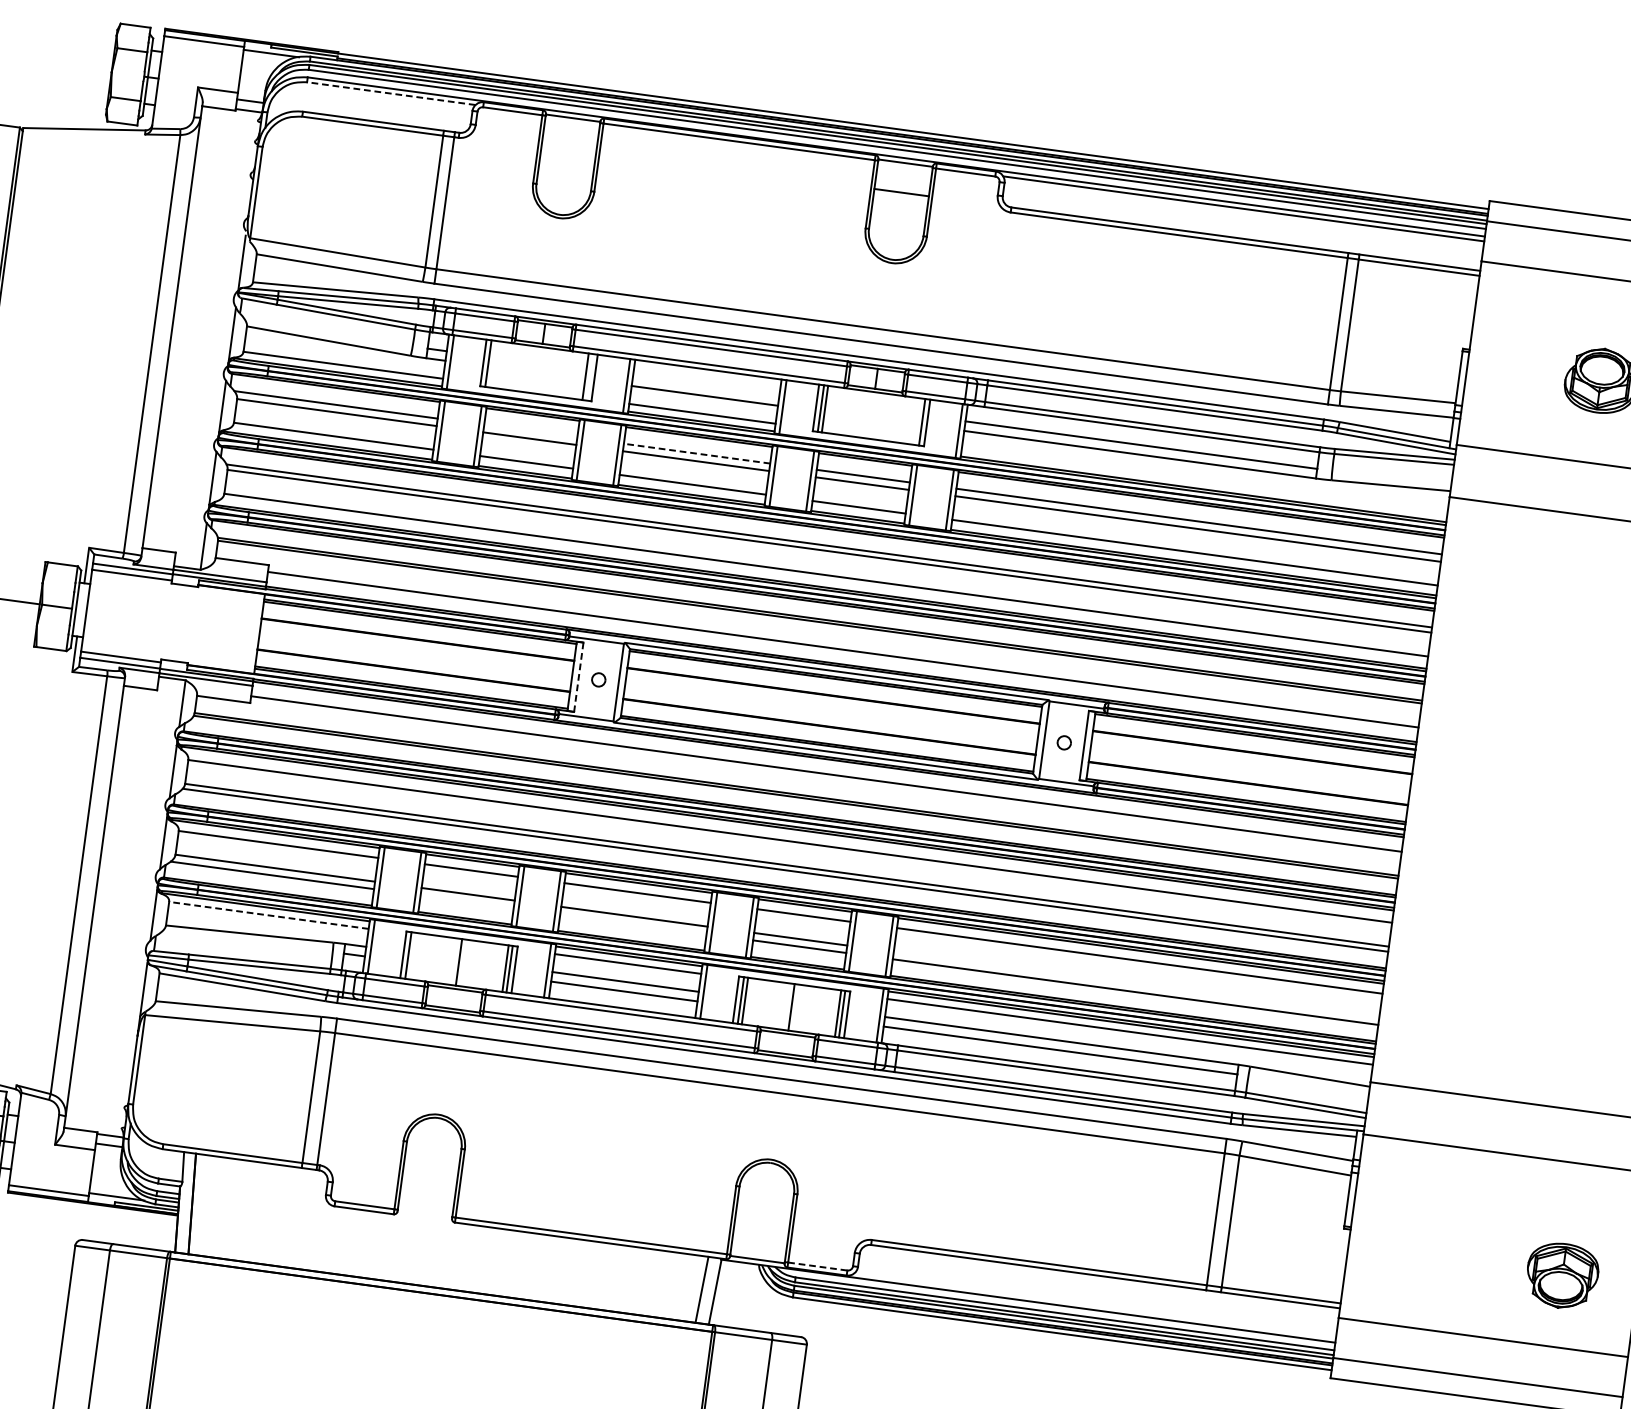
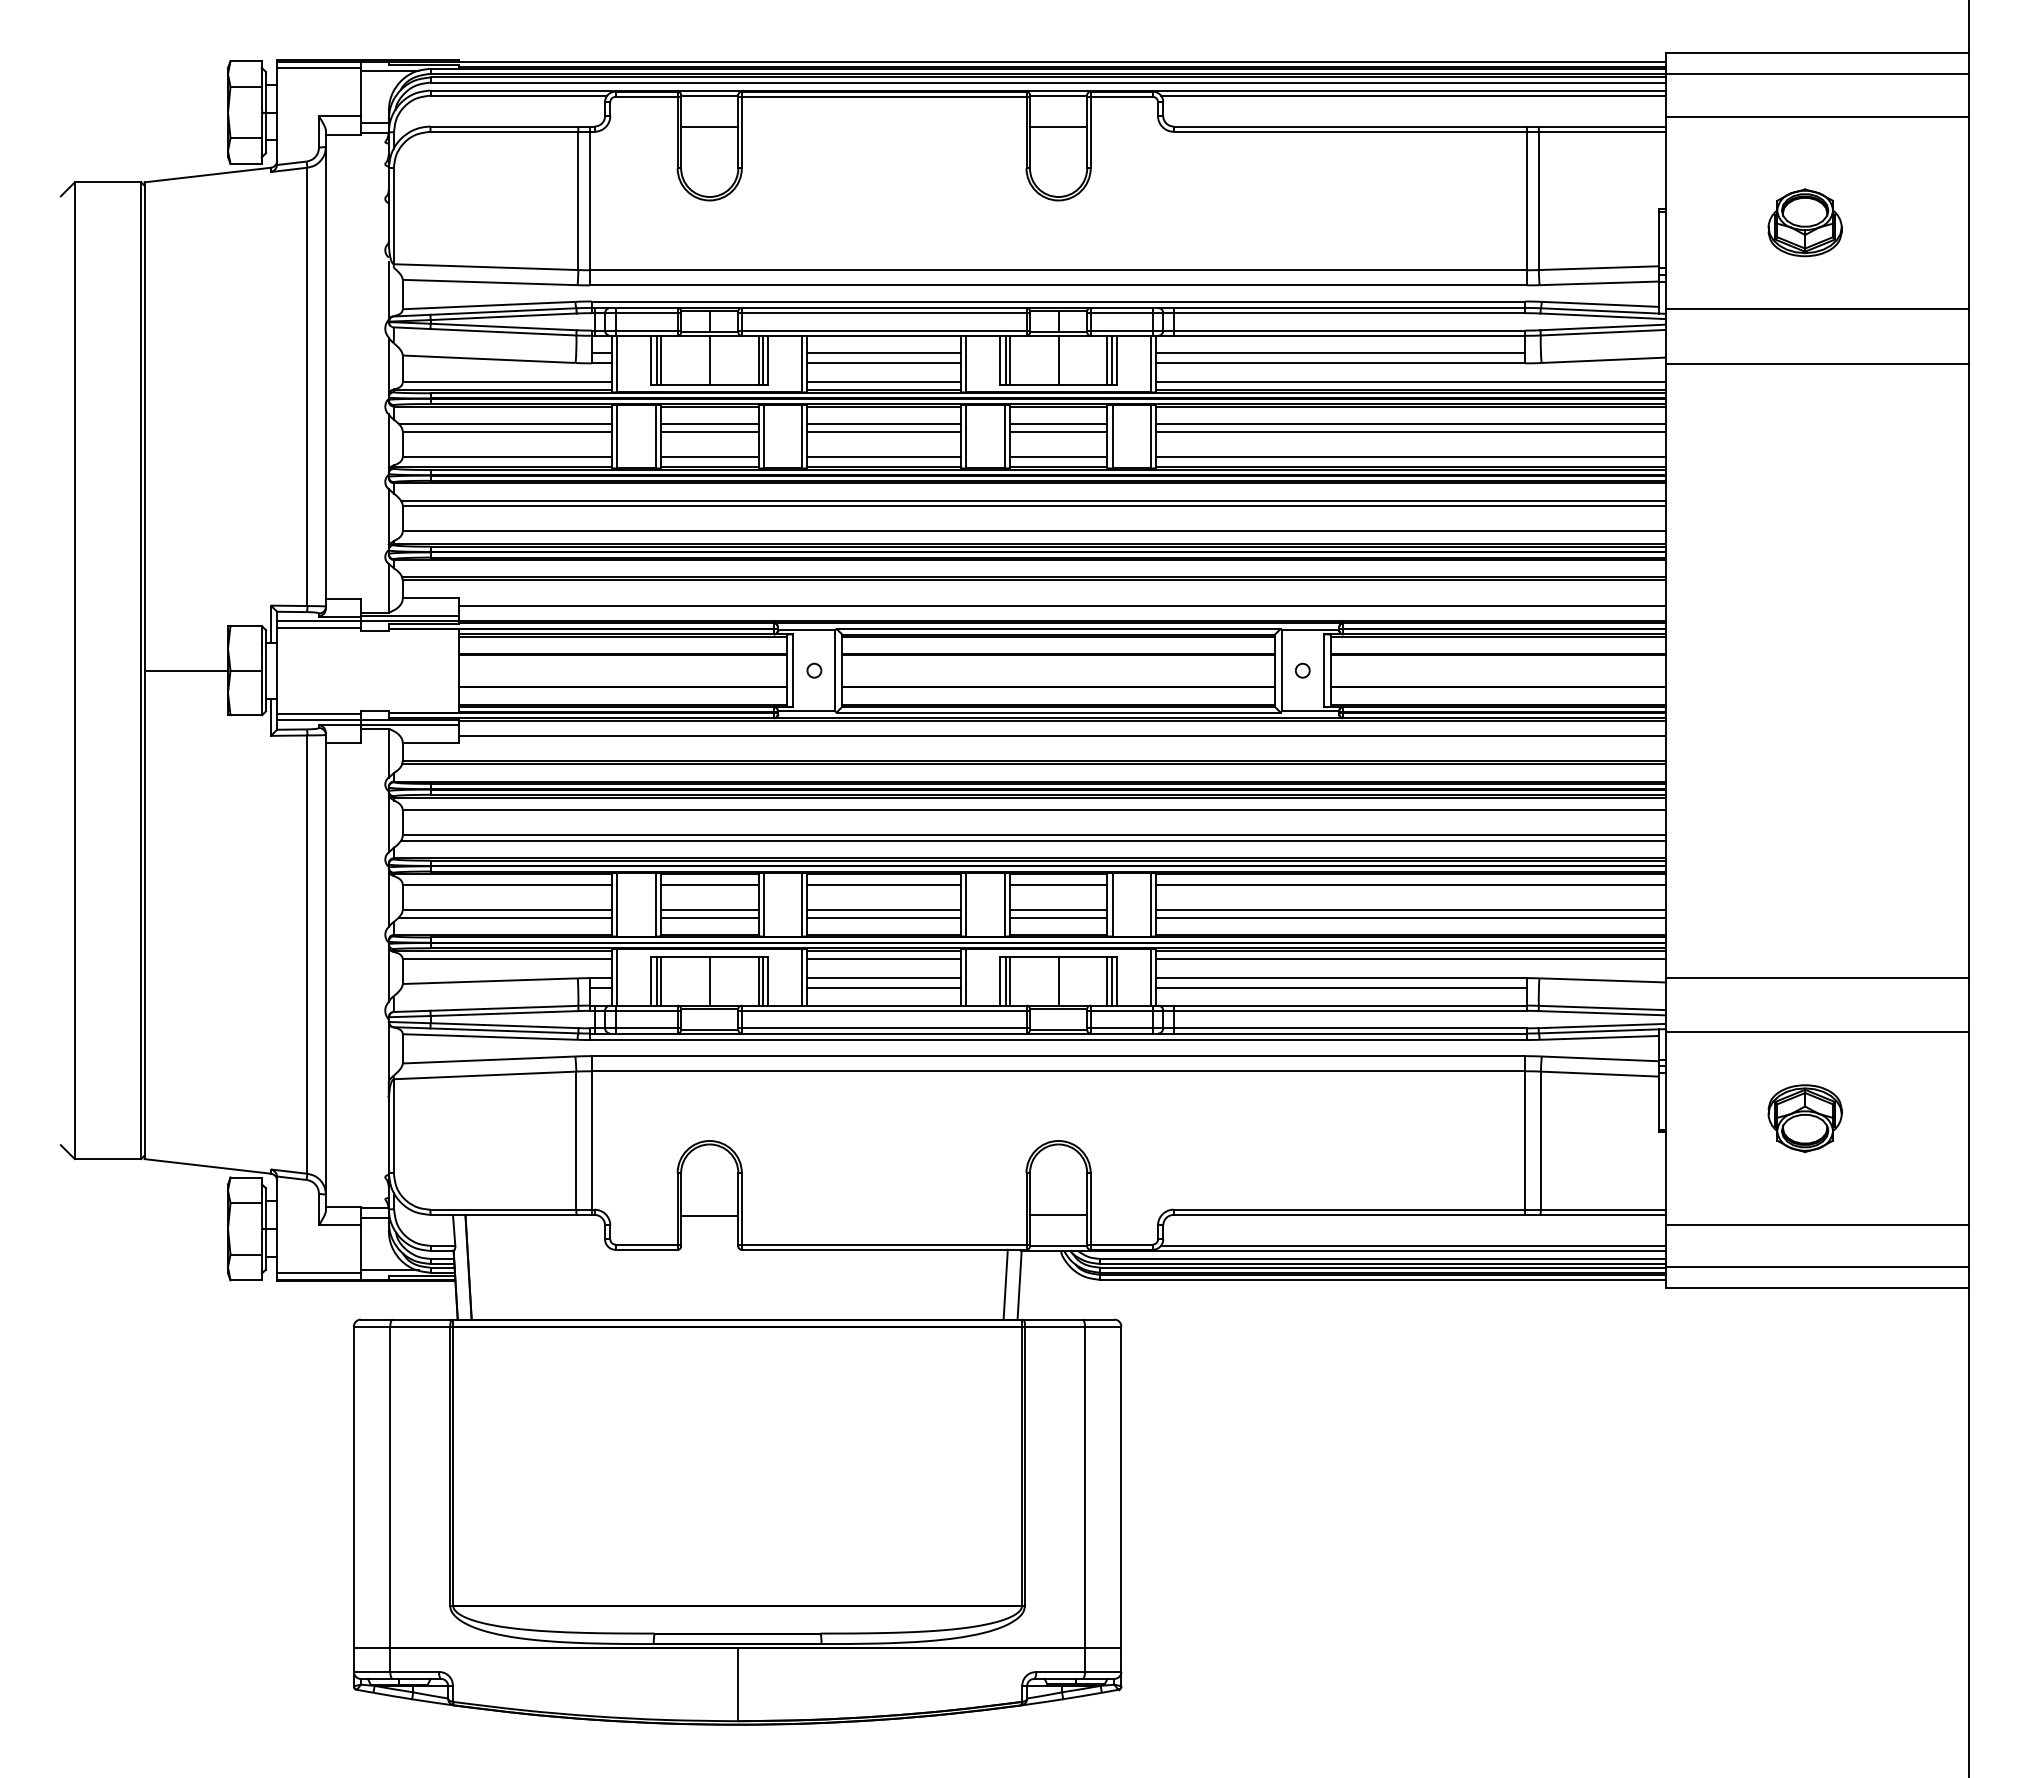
line: (390, 93) -> (518, 95), dashed -> solid
line: (568, 147) -> (709, 126), added
line: (492, 363) -> (660, 359), added
line: (538, 369) -> (709, 359), added
line: (589, 376) -> (762, 359), added
line: (705, 386) -> (883, 353), added
line: (871, 414) -> (1058, 359), added
line: (918, 421) -> (1107, 359), added
line: (530, 430) -> (709, 423), added
line: (697, 453) -> (884, 423), dashed -> solid
line: (1204, 481) -> (1410, 382), added
line: (578, 677) -> (793, 671), dashed -> solid
line: (466, 901) -> (709, 917), added
line: (269, 915) -> (507, 959), dashed -> solid
line: (632, 924) -> (883, 917), added
line: (412, 955) -> (660, 980), added
line: (1136, 984) -> (1410, 909), added
line: (428, 1186) -> (709, 1216), added
line: (761, 1229) -> (1058, 1214), added
line: (818, 1266) -> (1122, 1244), dashed -> solid
part: (1561, 1275) -> (1804, 1118), moved
line: (1095, 1305) -> (1413, 1245), added

